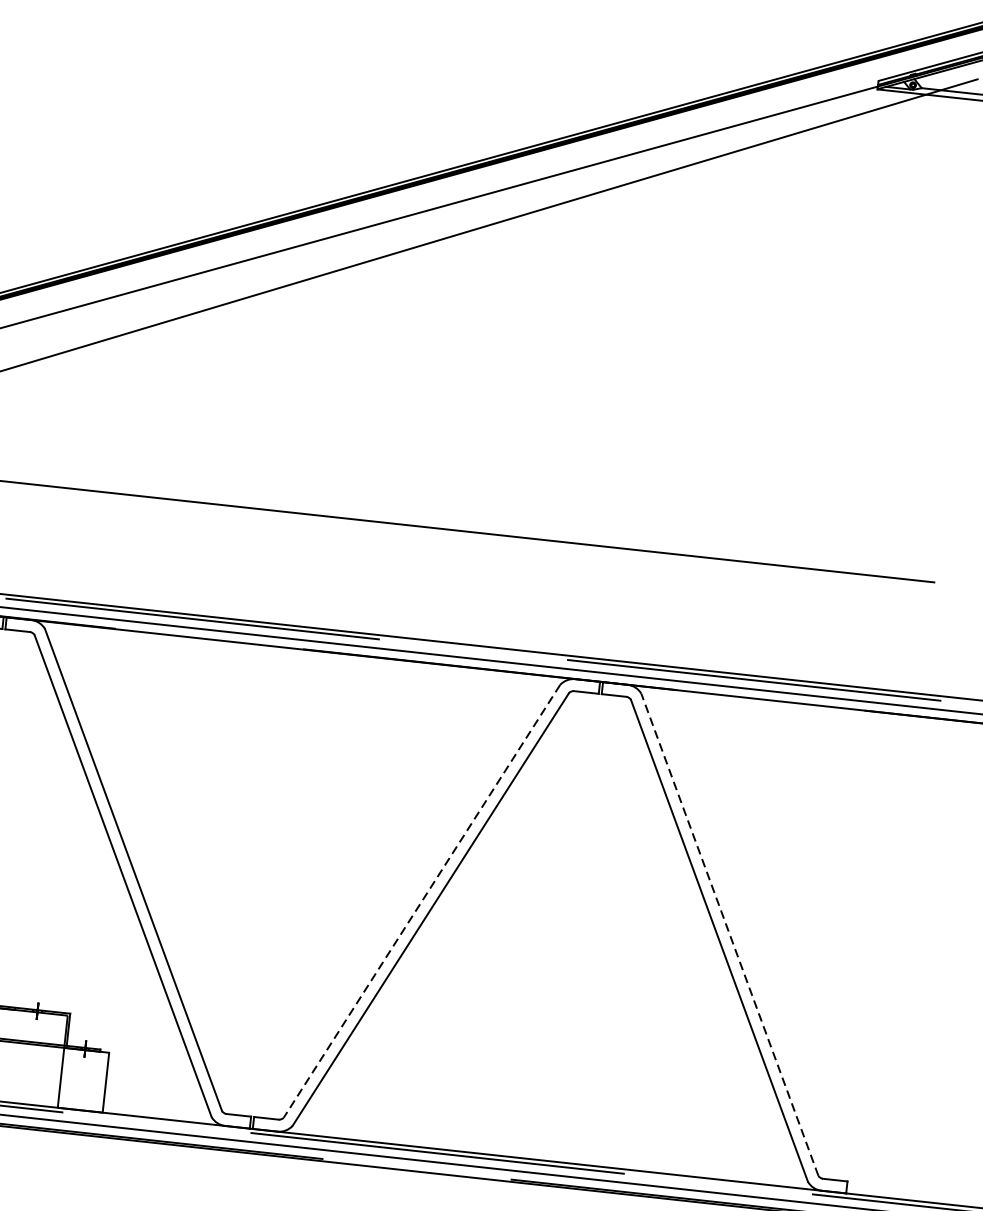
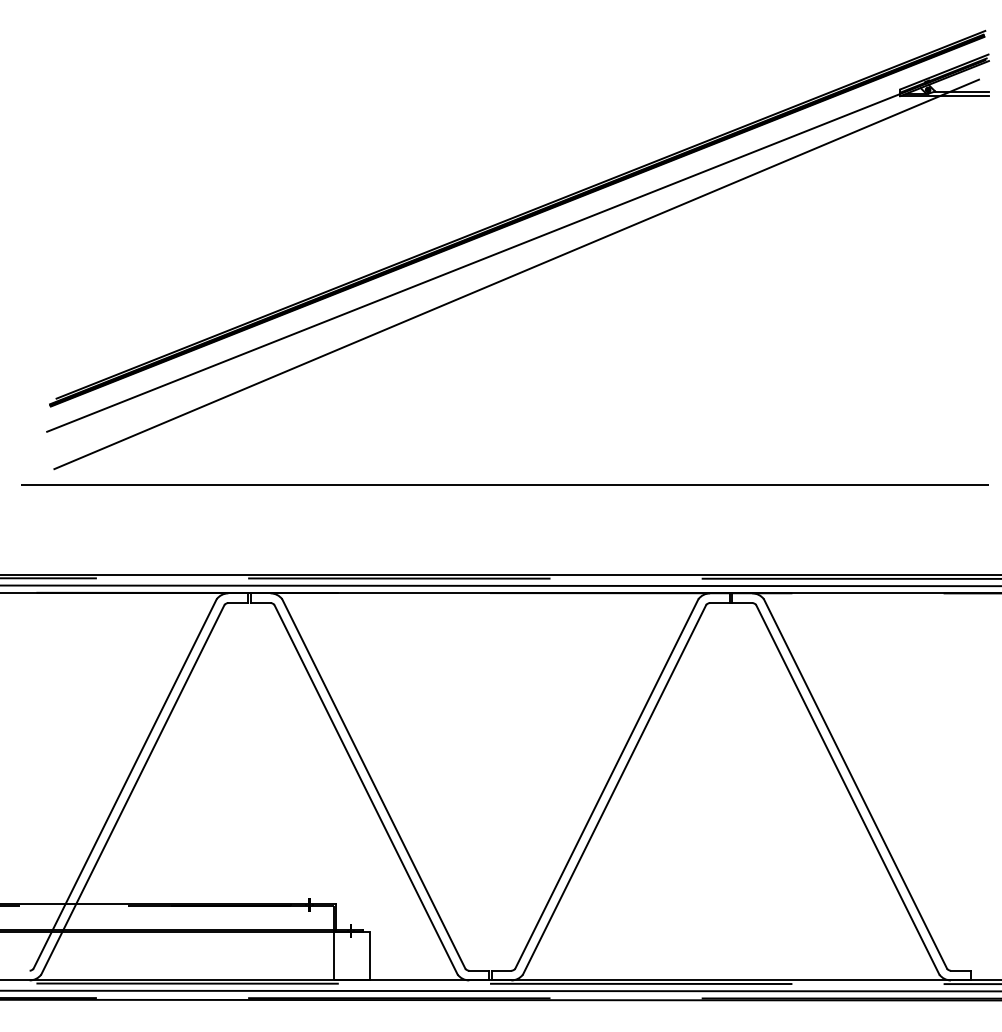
line: (421, 901) -> (606, 784), dashed -> solid
line: (729, 934) -> (855, 783), dashed -> solid

